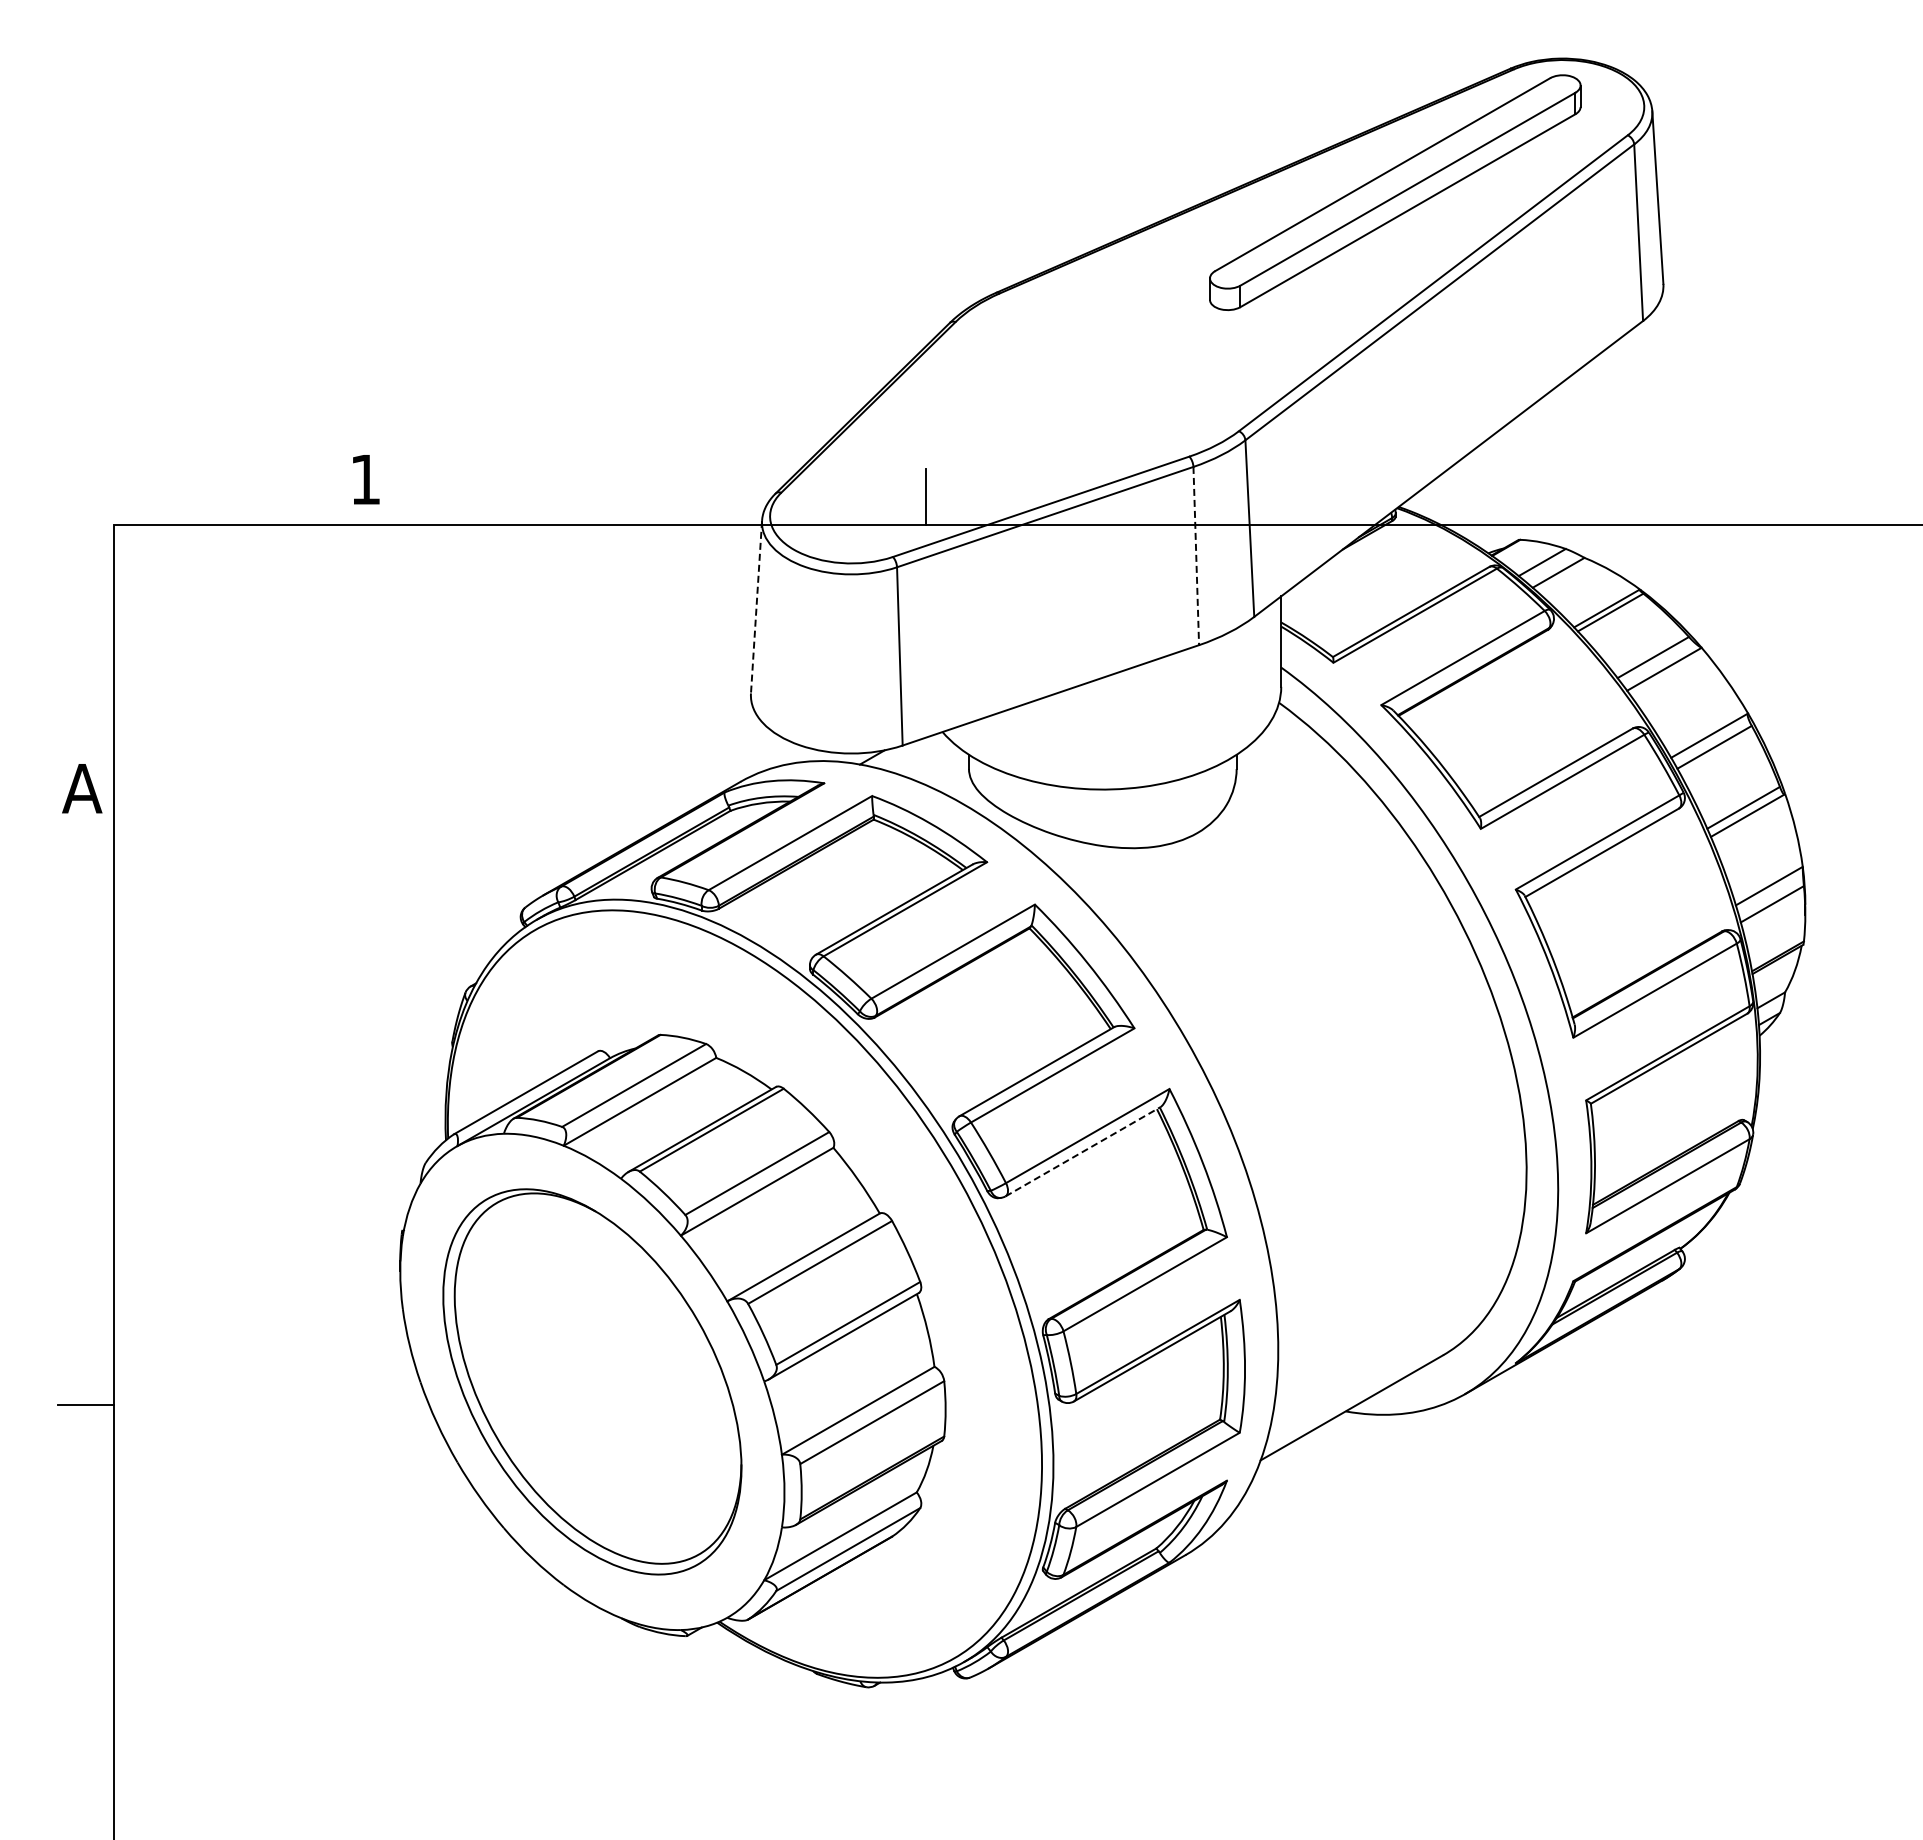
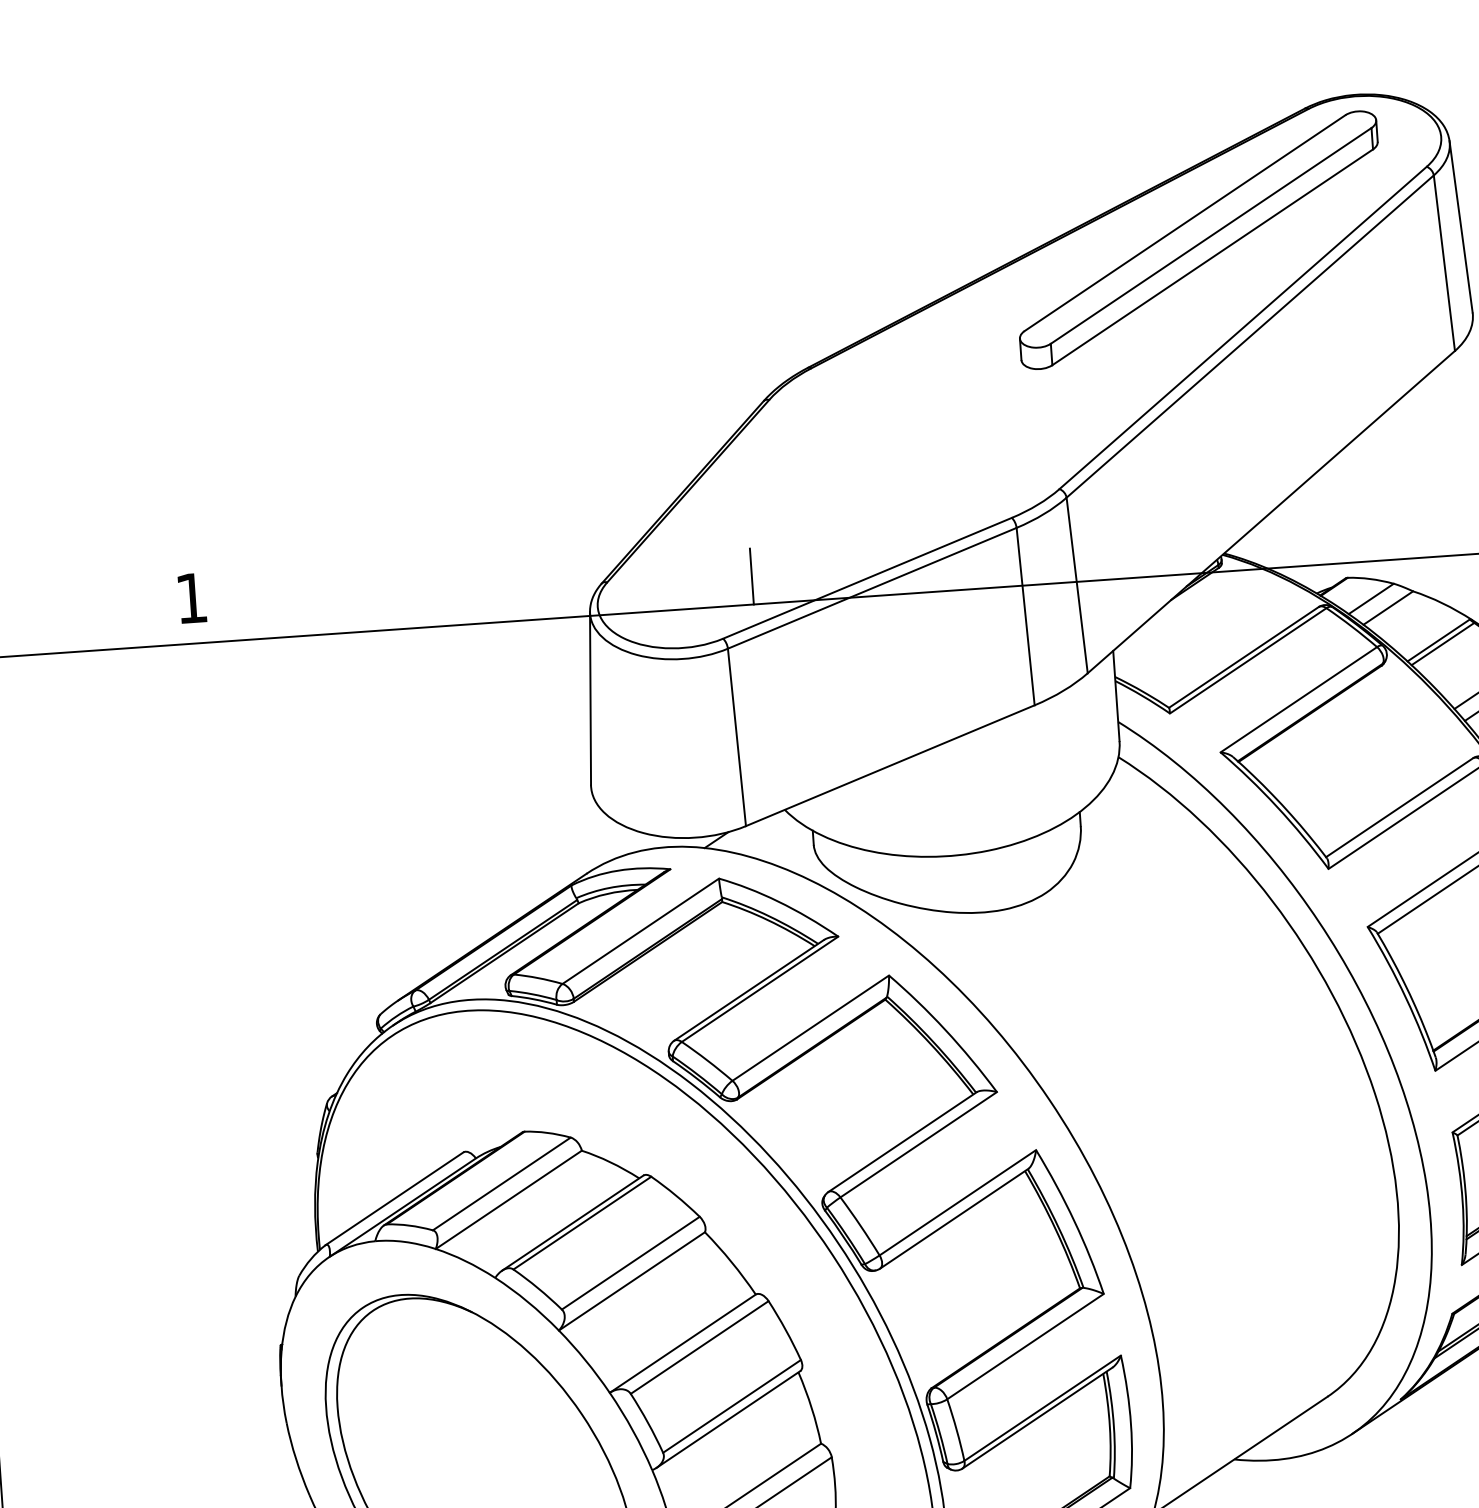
line: (1196, 556) -> (1025, 617), dashed -> solid
line: (756, 607) -> (590, 698), dashed -> solid
line: (1083, 1151) -> (954, 1218), dashed -> solid

